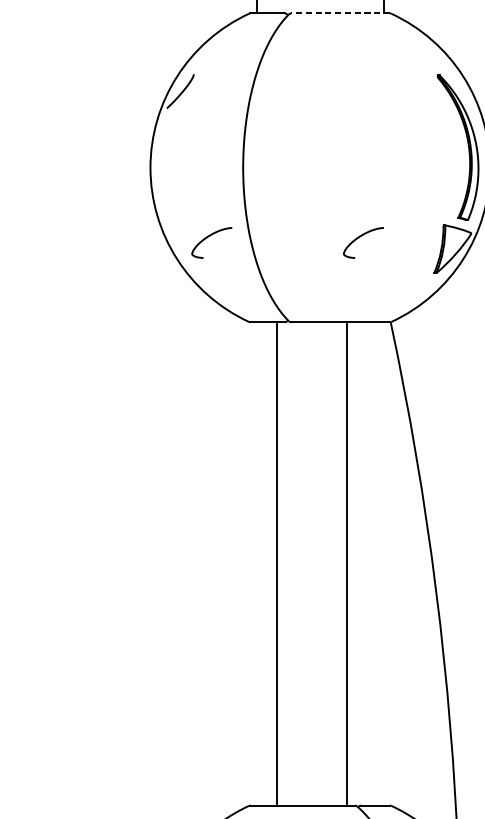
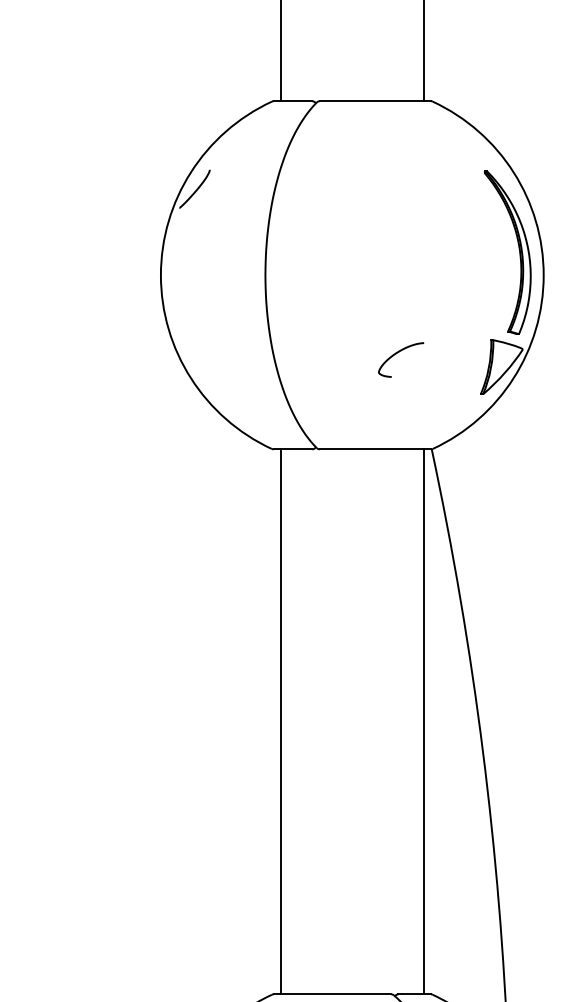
line: (340, 13) -> (375, 101), dashed -> solid
curve: (207, 238) -> (225, 354), removed
line: (276, 563) -> (280, 721), moved
line: (347, 563) -> (423, 721), moved

